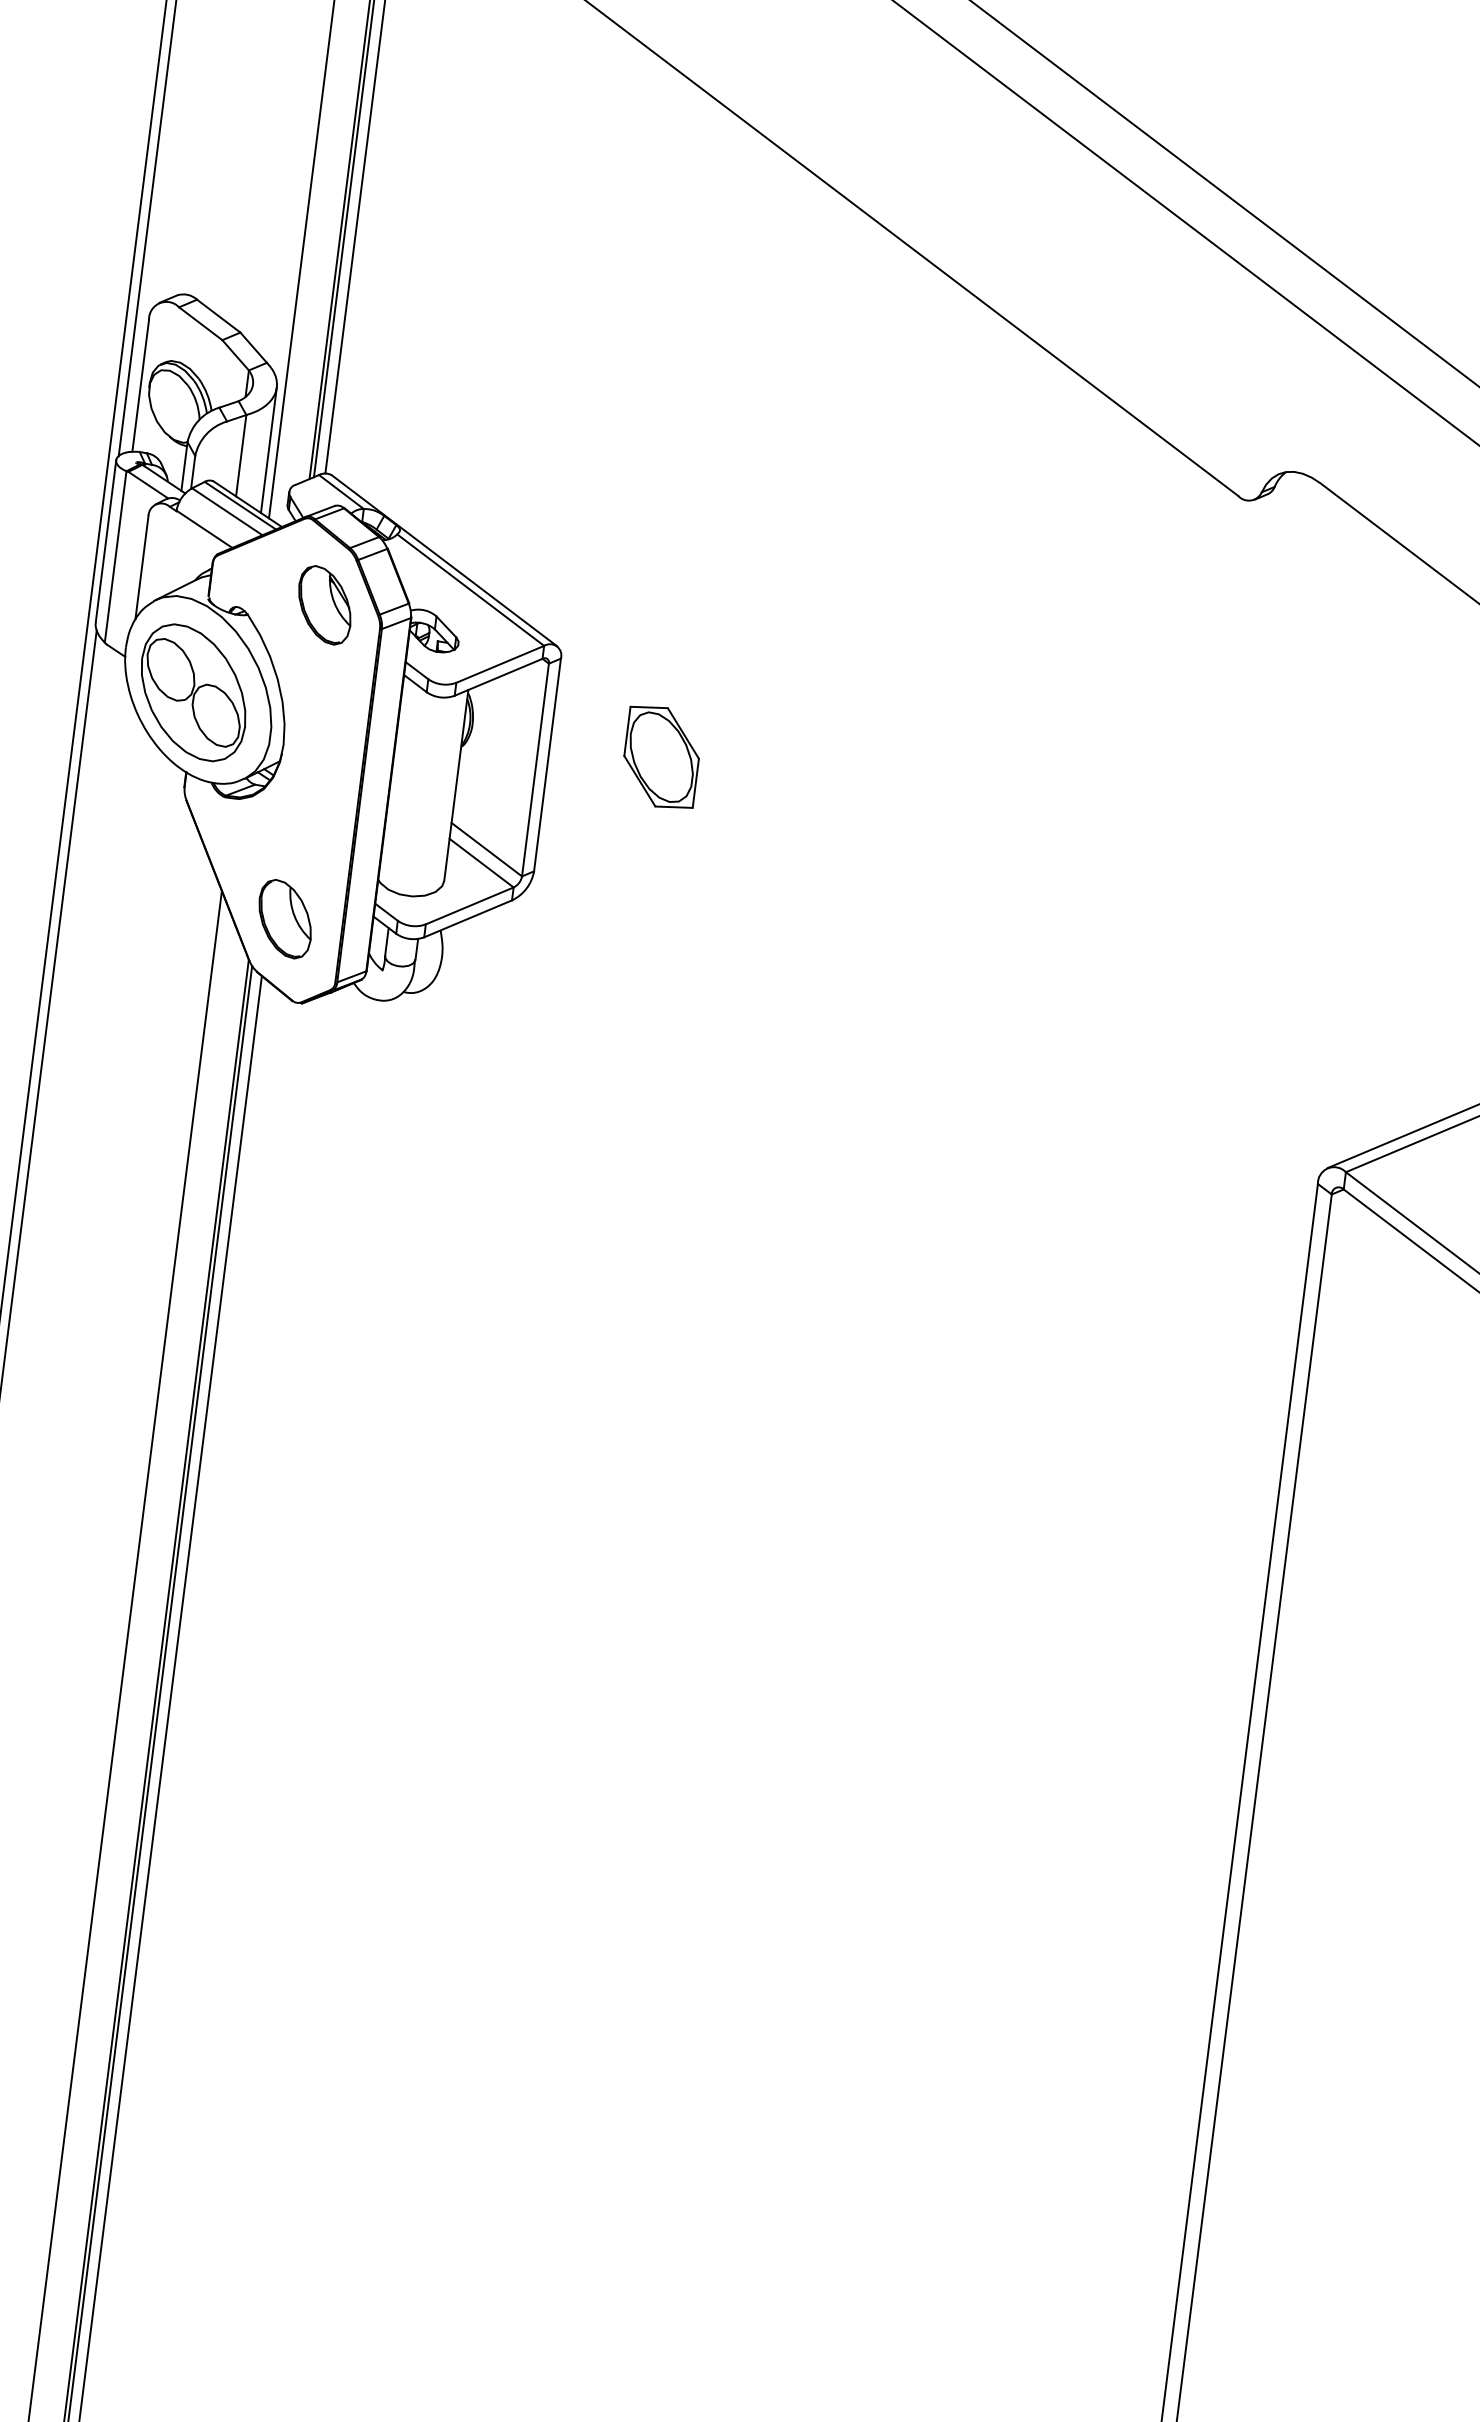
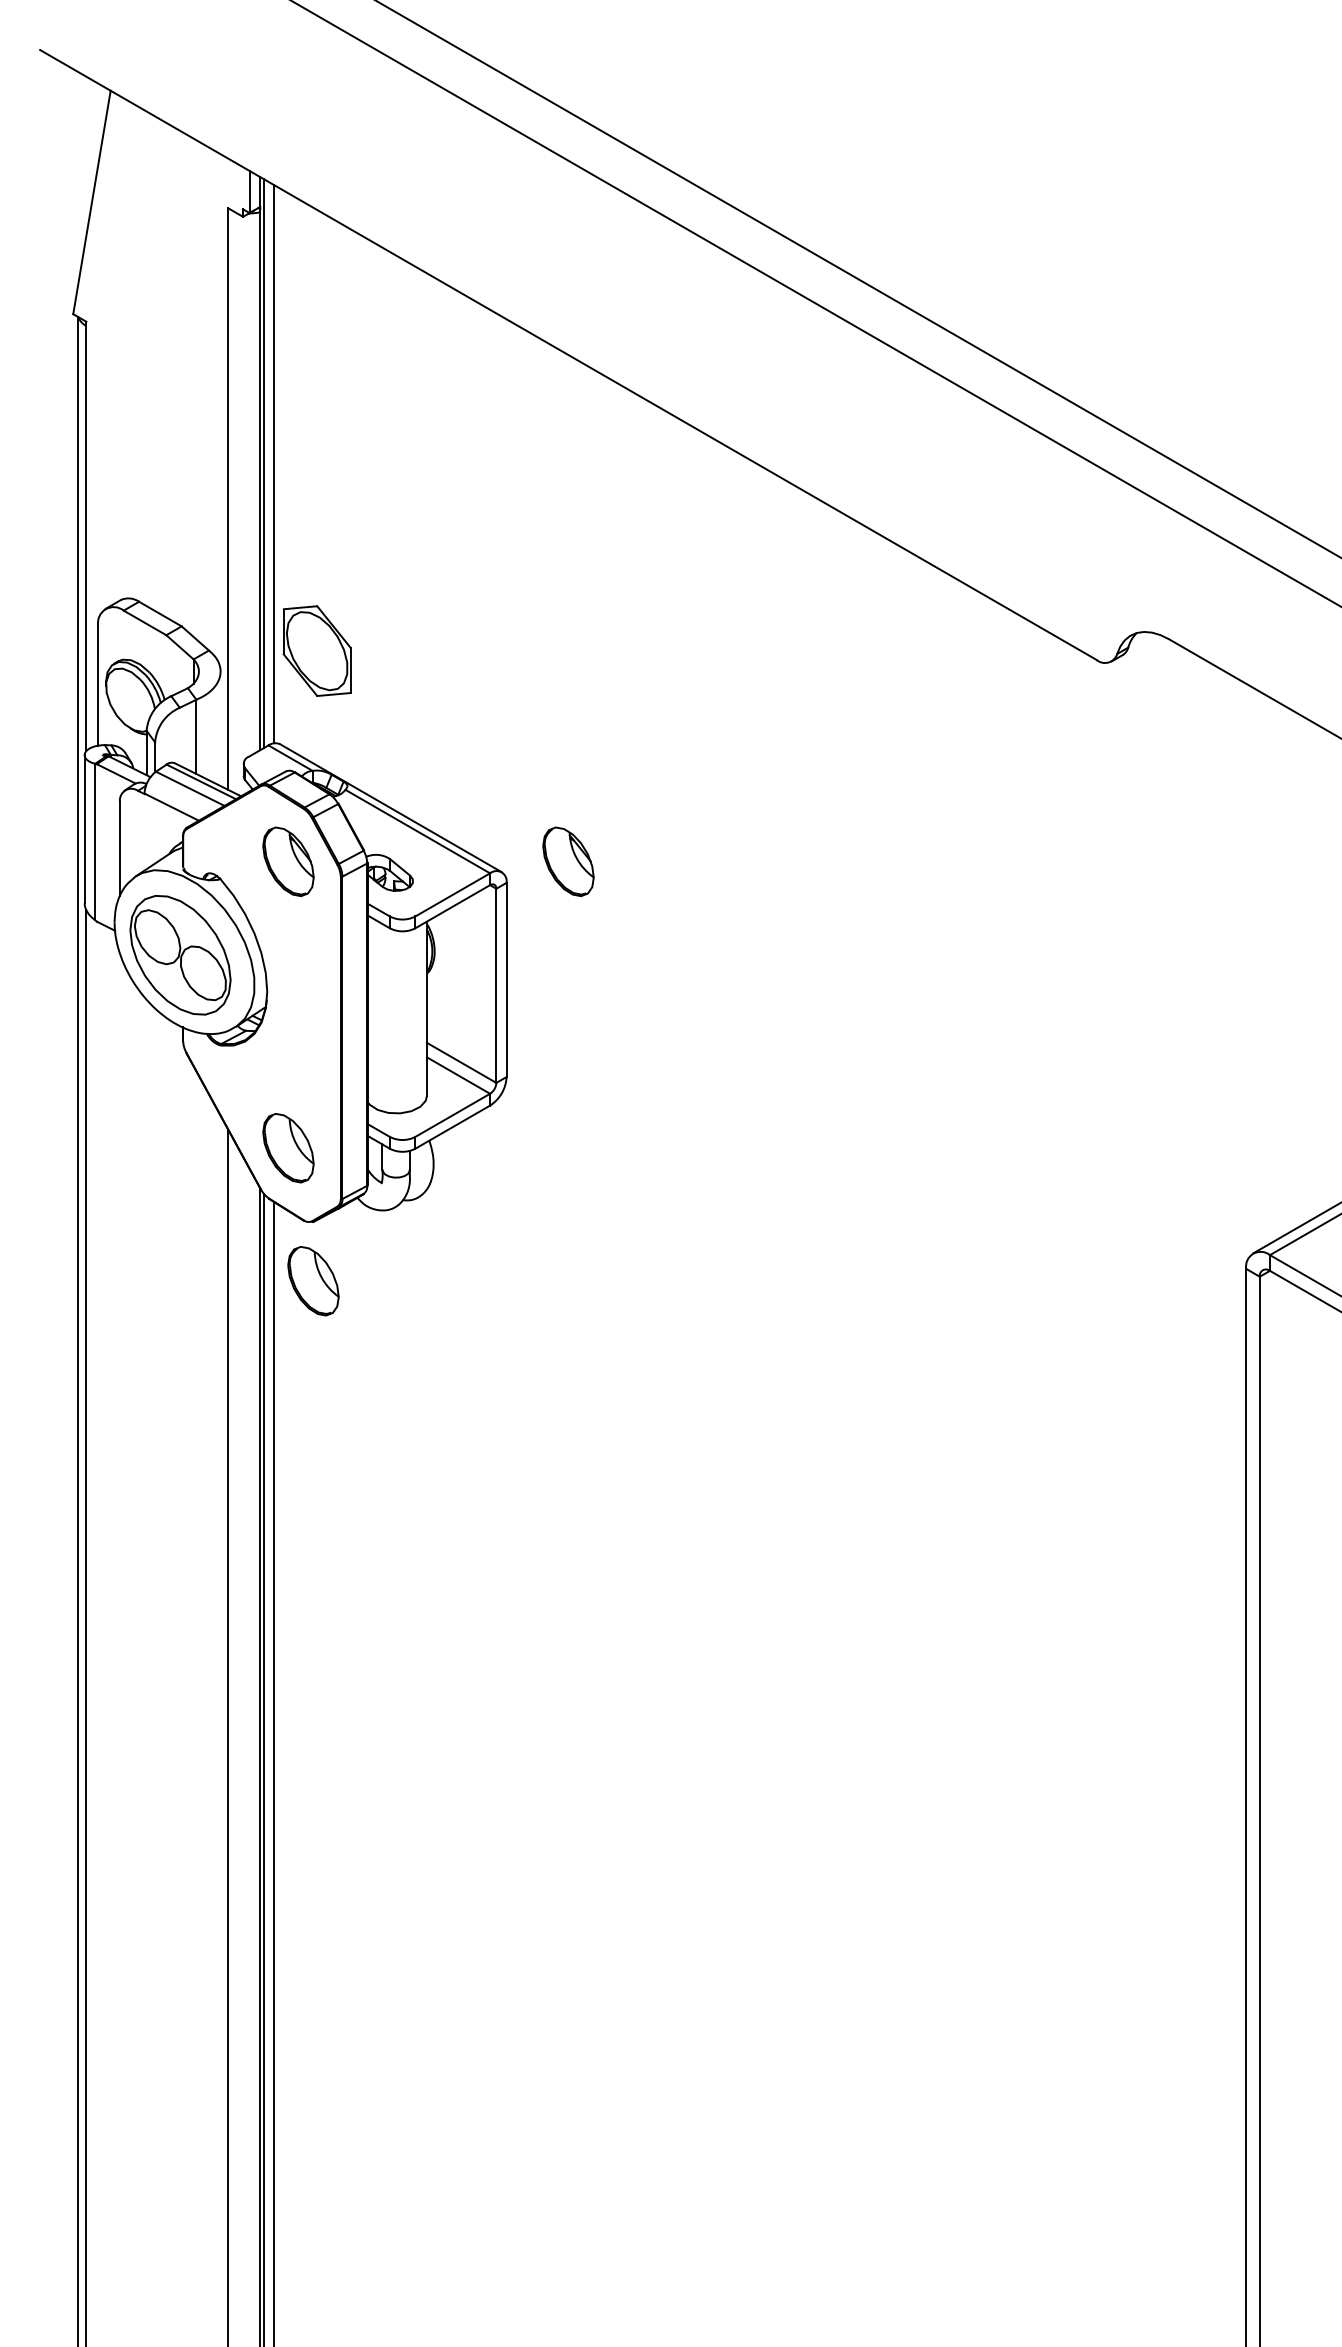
line: (268, 449) -> (220, 728), removed
part: (631, 643) -> (568, 861), added
part: (660, 756) -> (316, 650), moved
part: (294, 1068) -> (313, 1281), added

